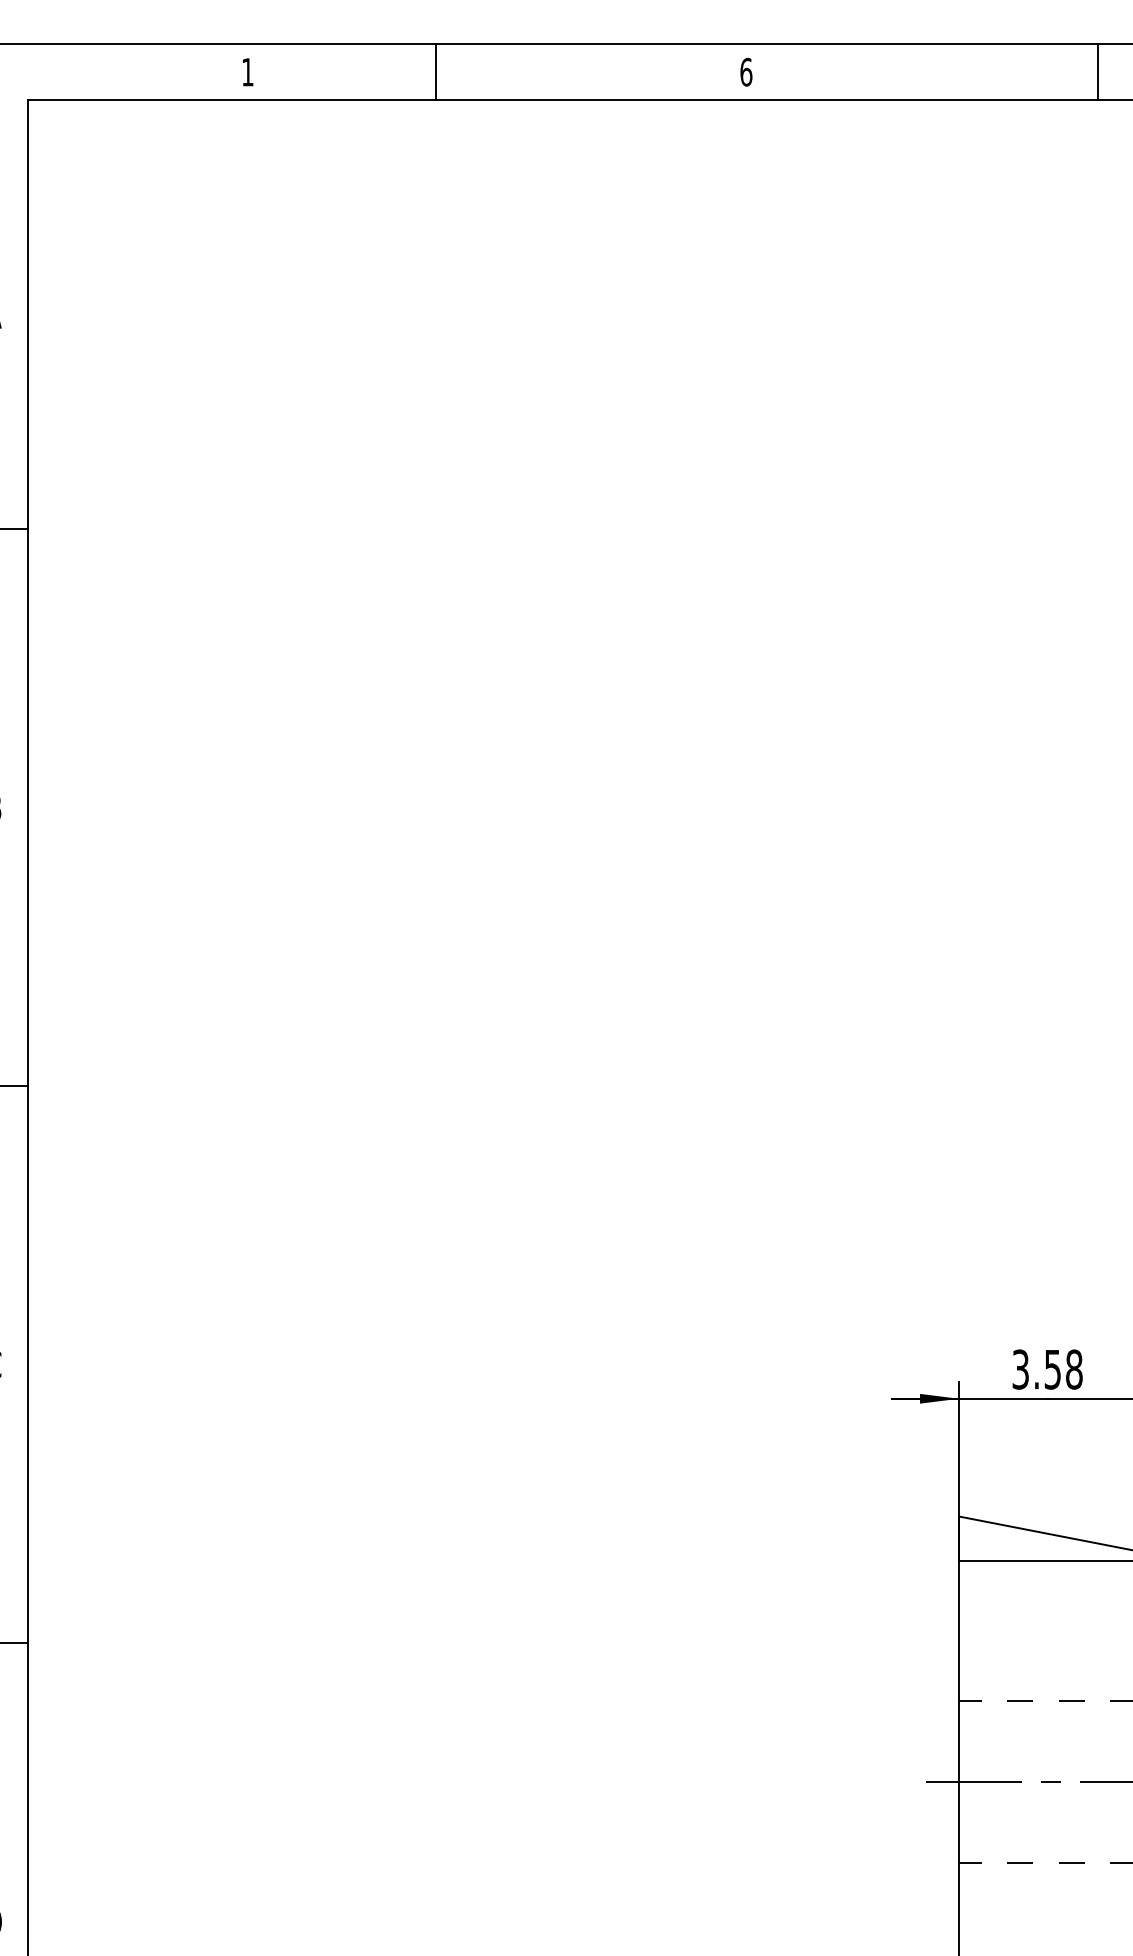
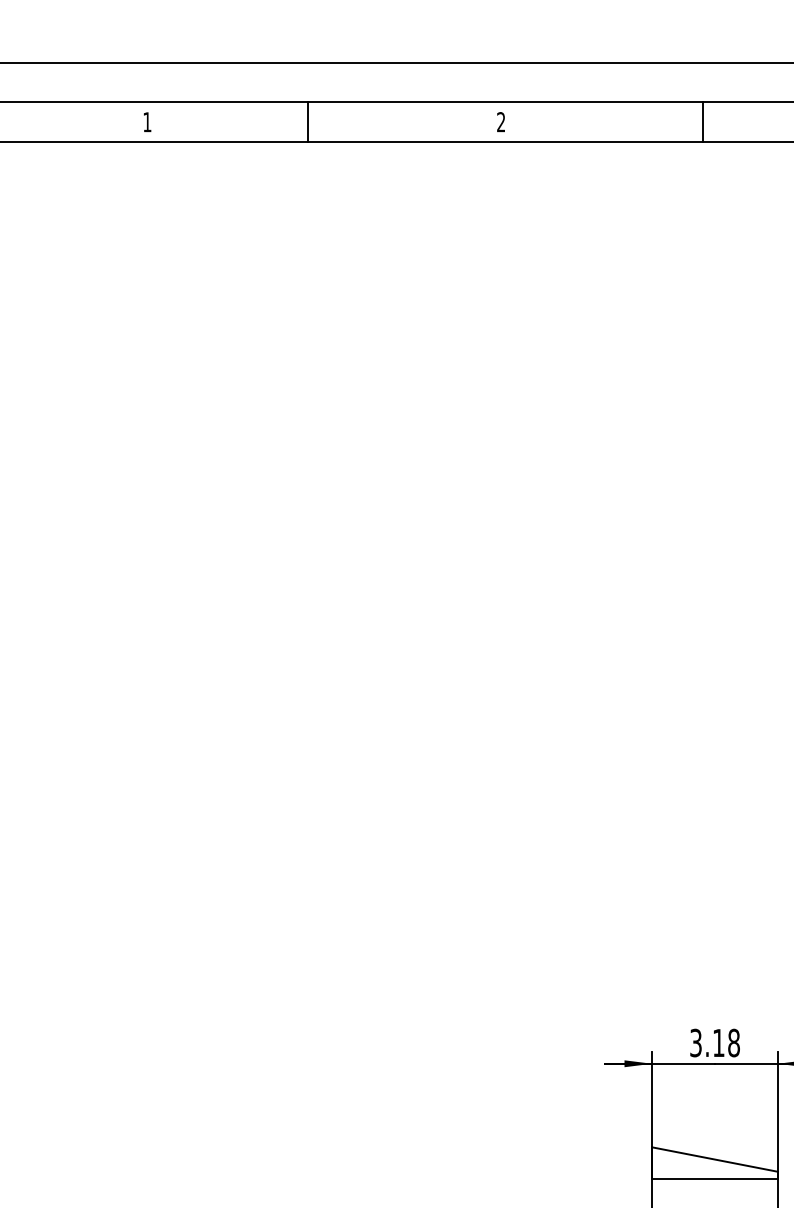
text: (746, 71) -> (501, 121), 6 -> 2
line: (435, 72) -> (307, 122), moved
line: (1097, 72) -> (702, 122), moved
text: (1052, 1369) -> (718, 1042), 3.58 -> 3.18

